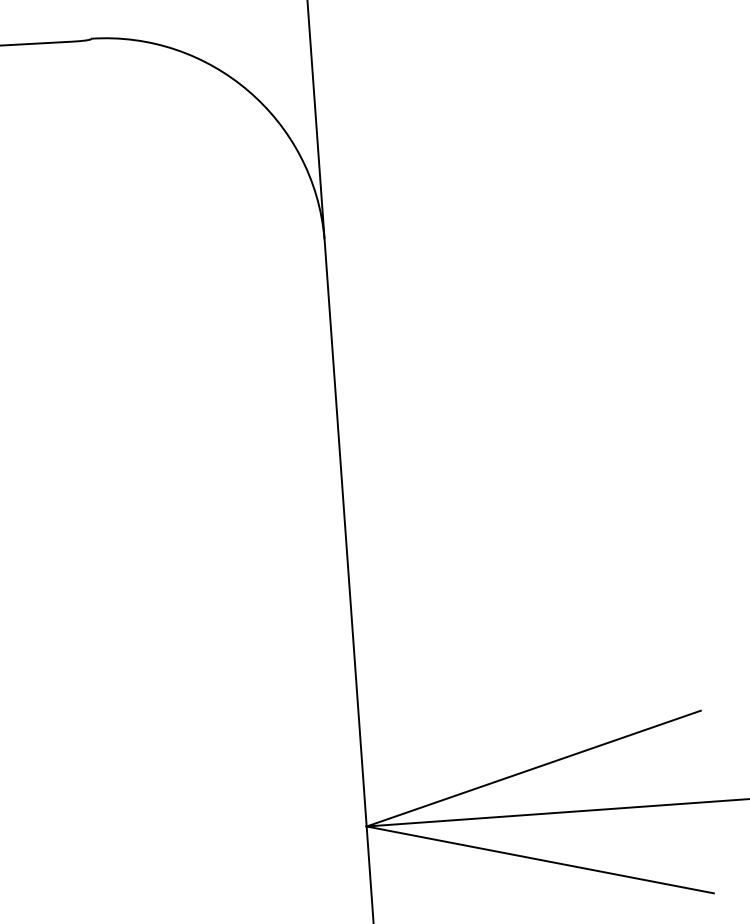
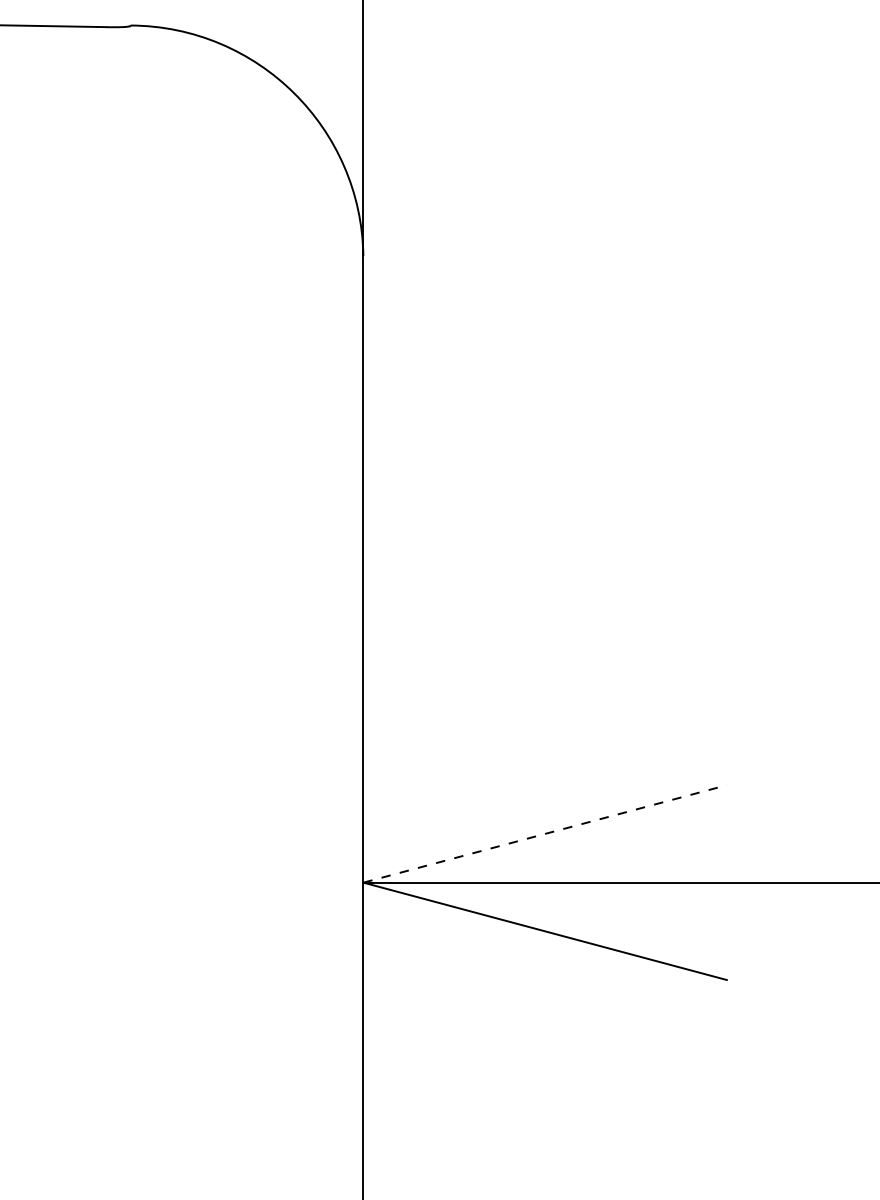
line: (534, 768) -> (545, 833), solid -> dashed

